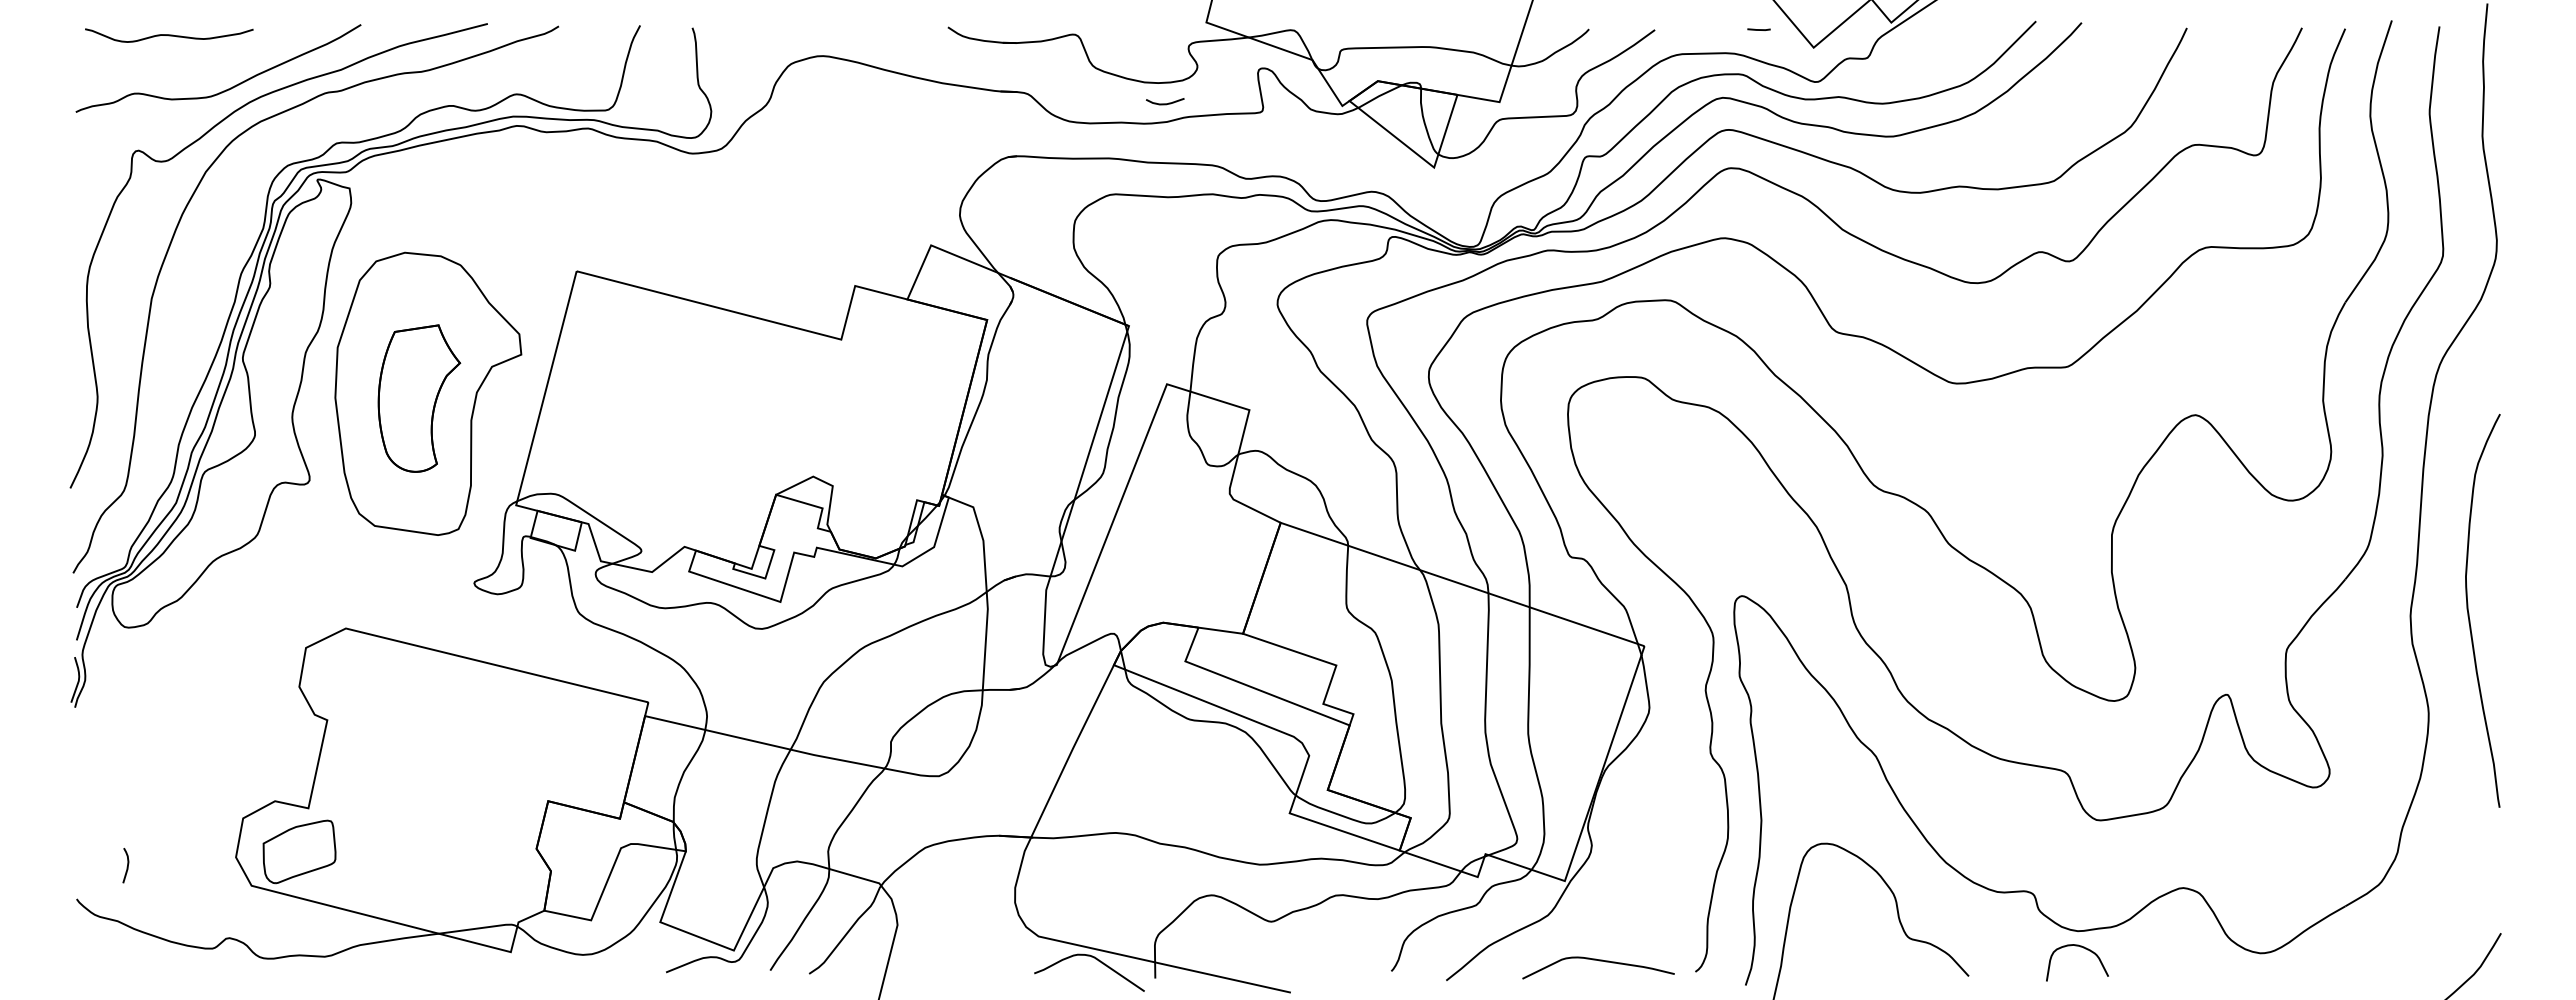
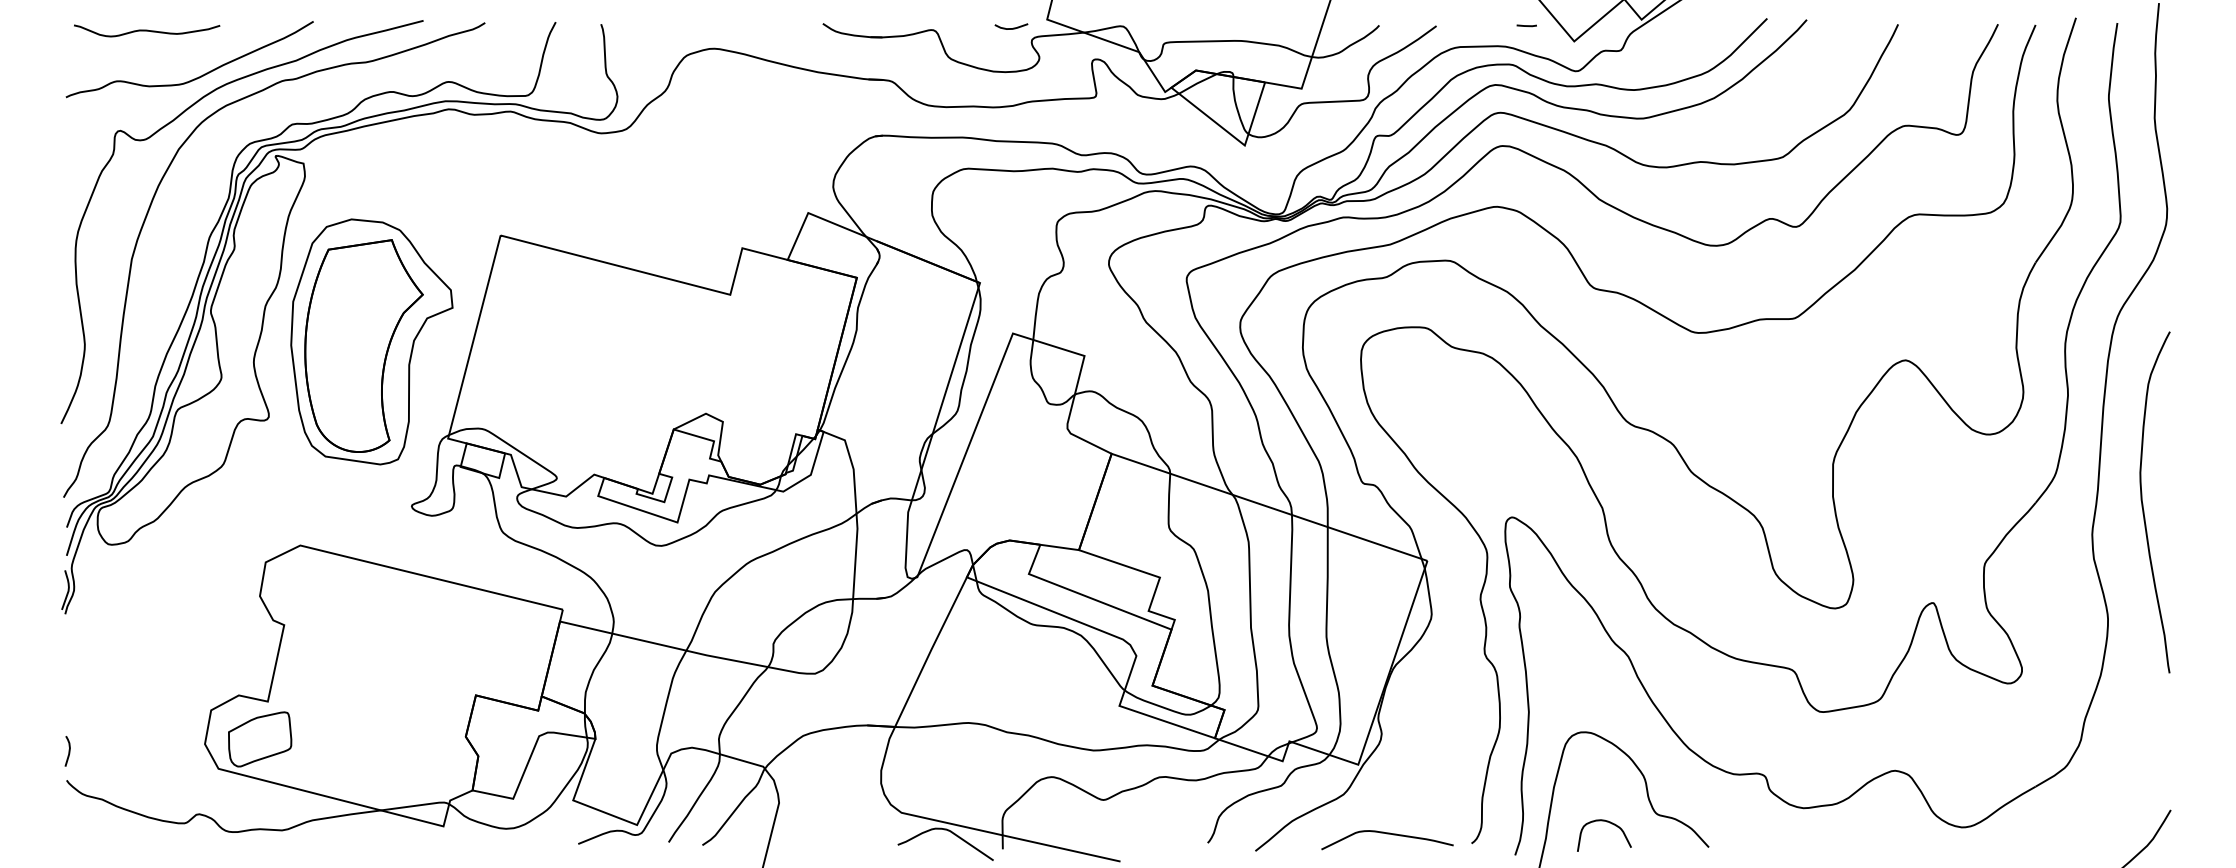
curve: (1165, 103) -> (1011, 28), moved
part: (419, 398) -> (364, 345), size x1.67
curve: (2469, 612) -> (2143, 503), moved
curve: (127, 865) -> (69, 751), moved
curve: (2083, 948) -> (1609, 823), moved

